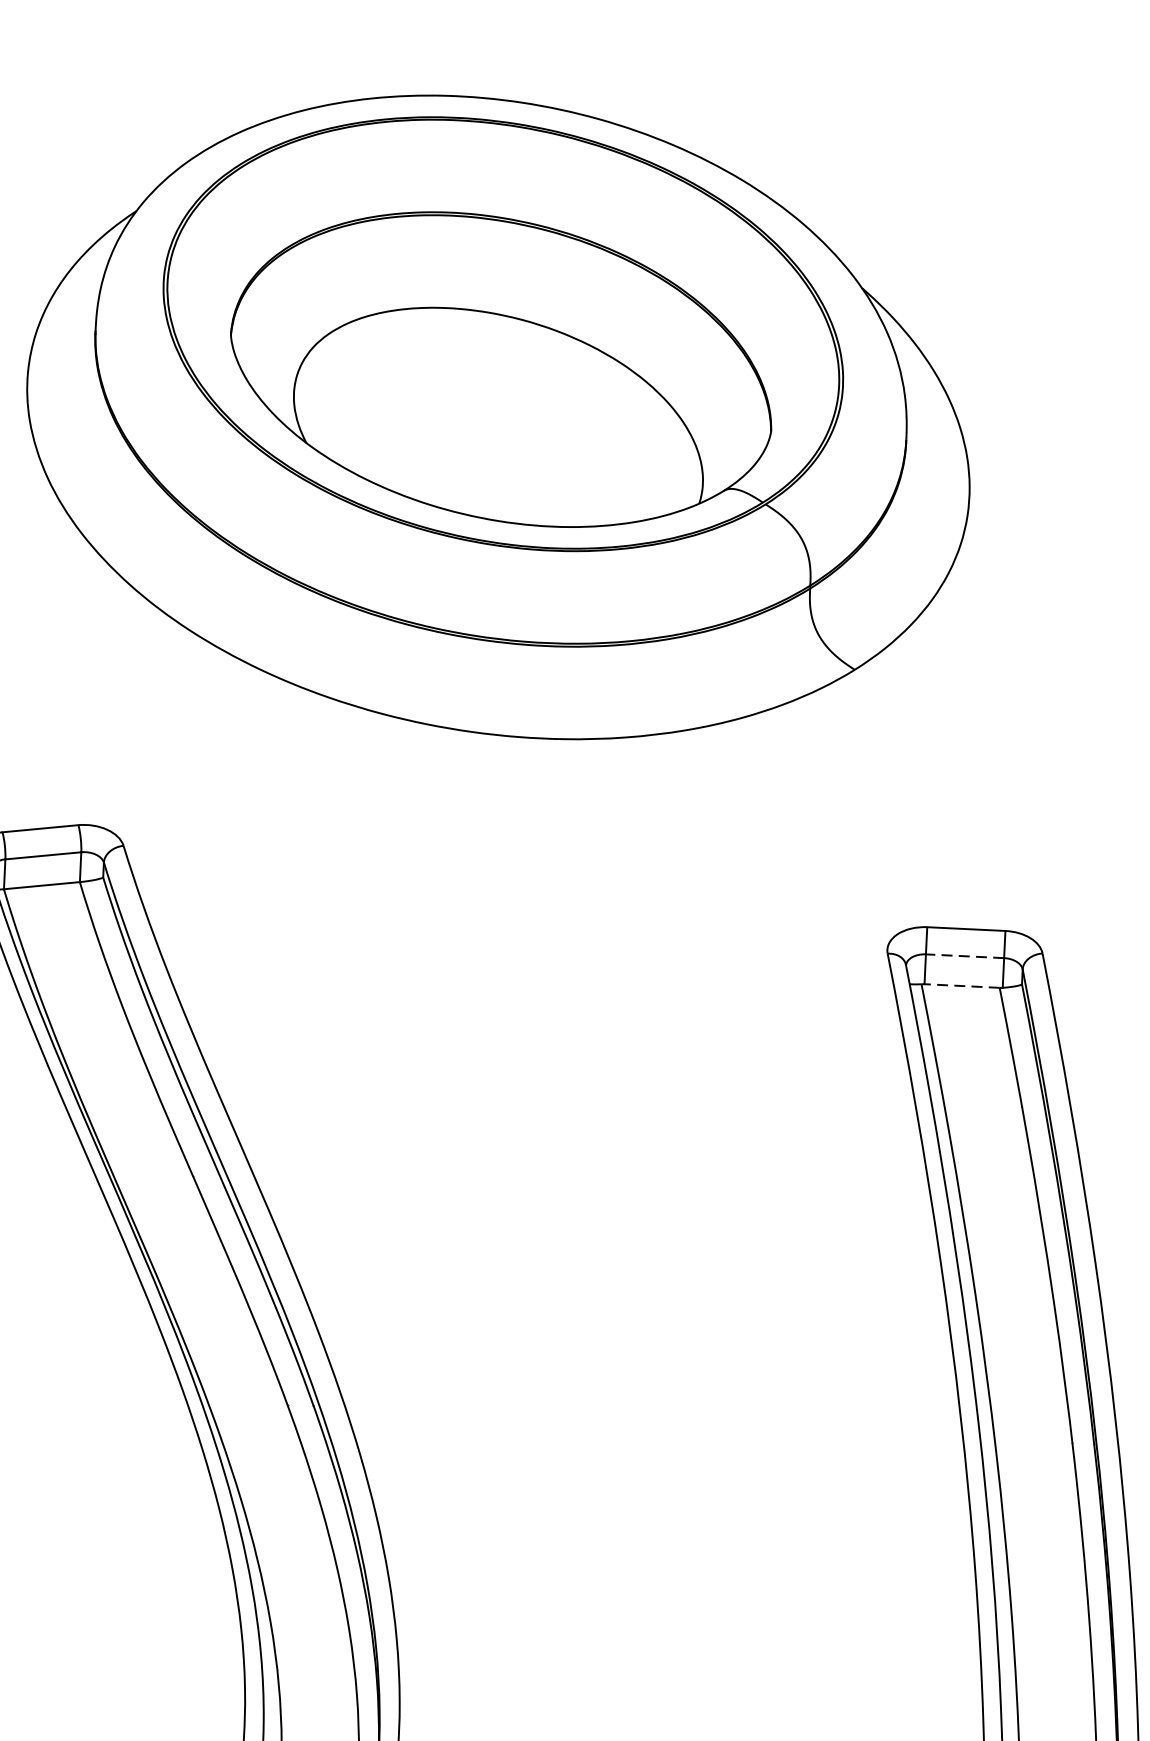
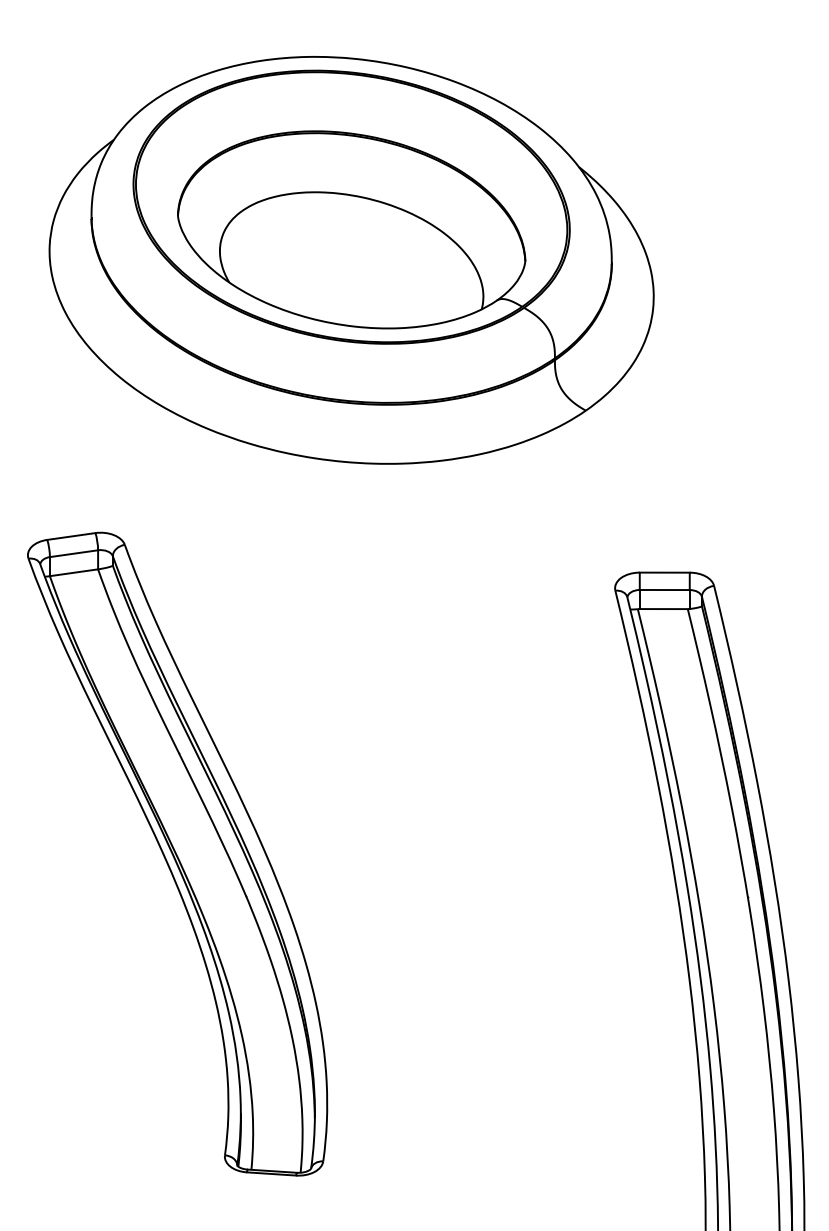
line: (964, 956) -> (664, 590), dashed -> solid
line: (961, 986) -> (663, 609), dashed -> solid

